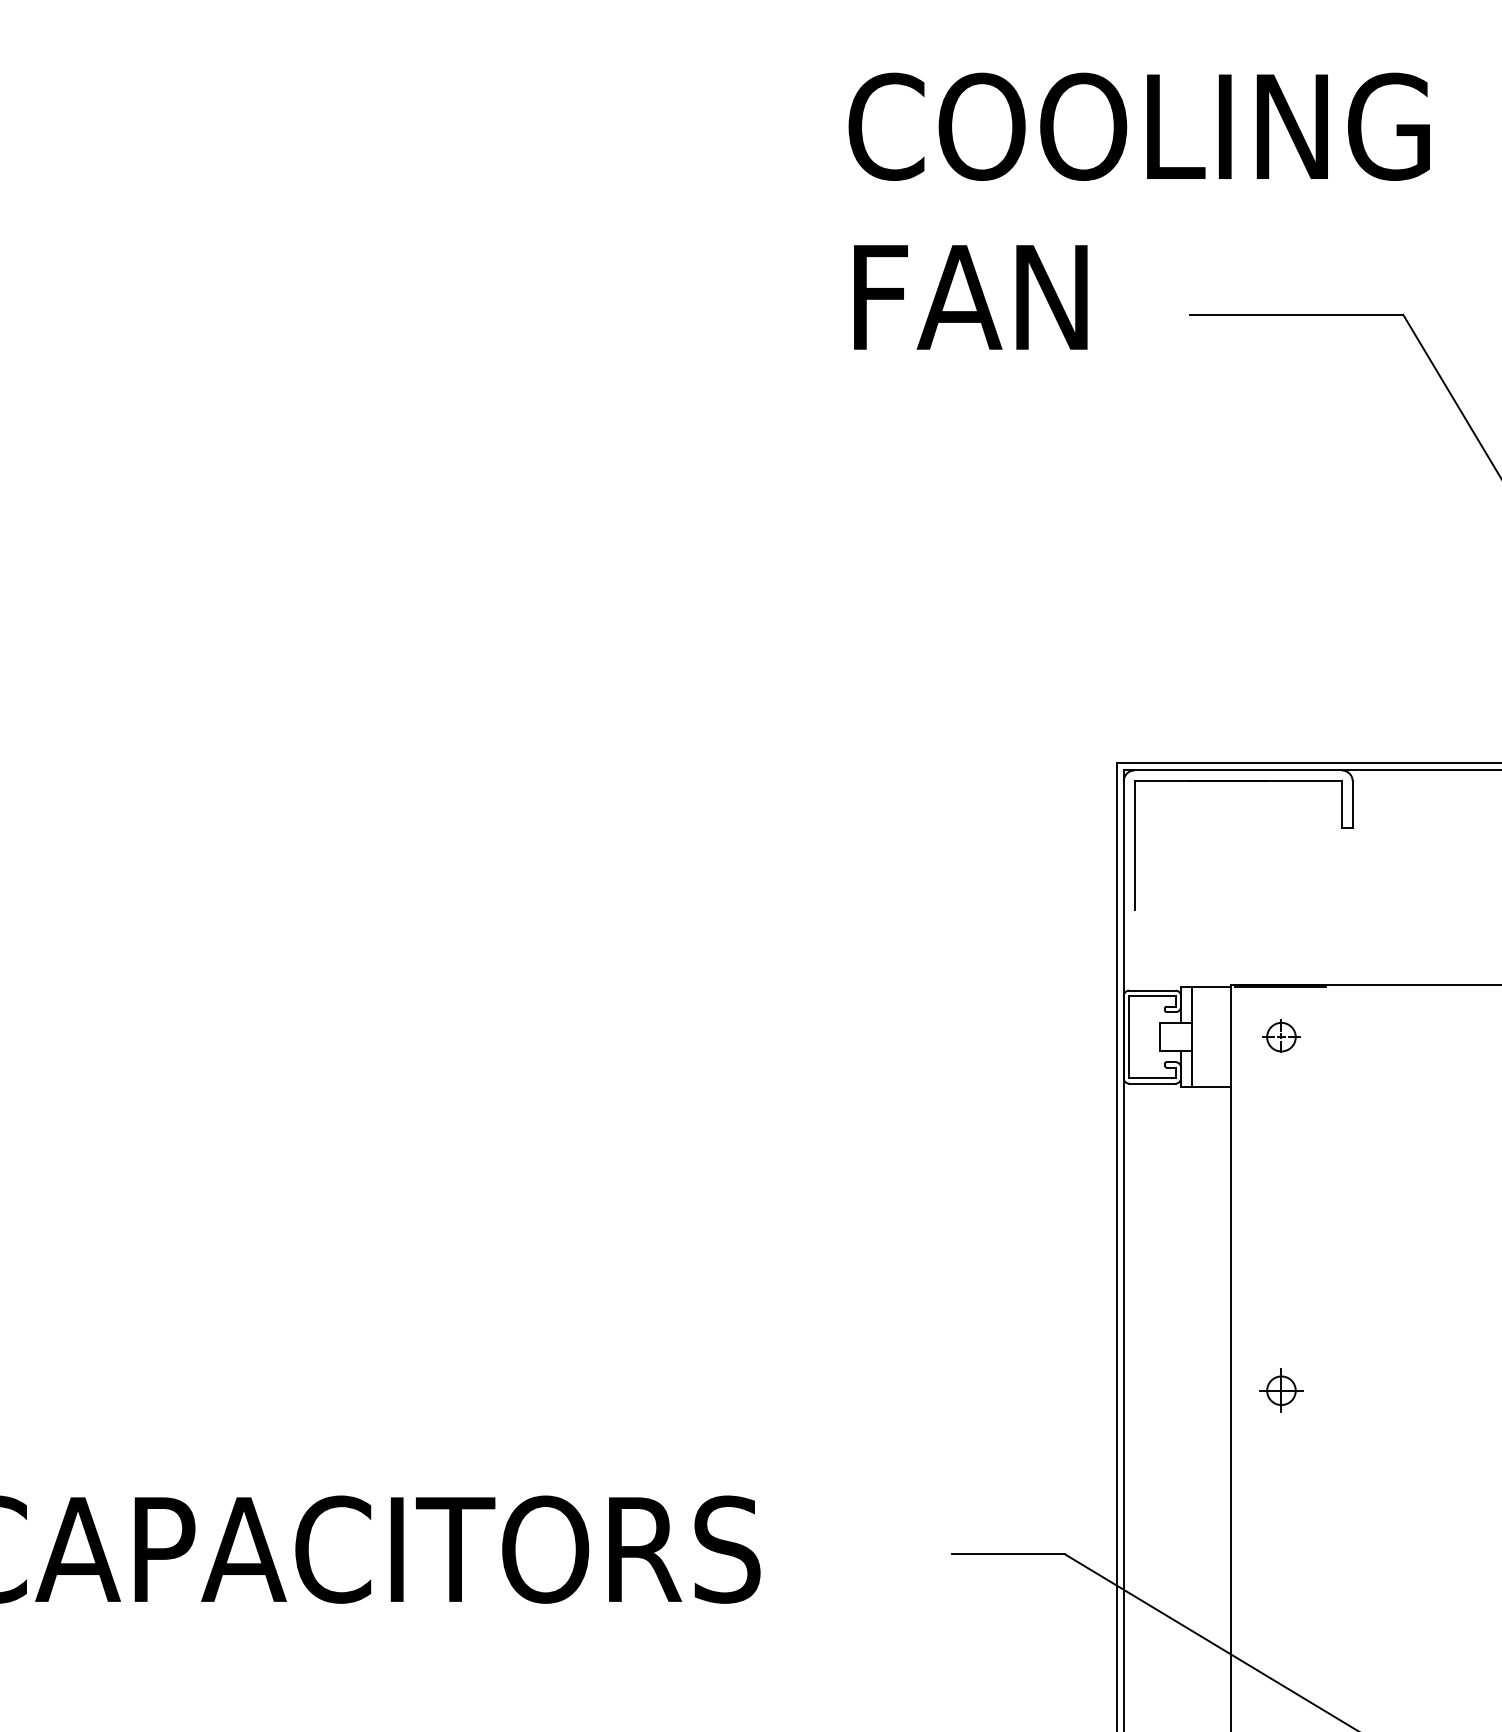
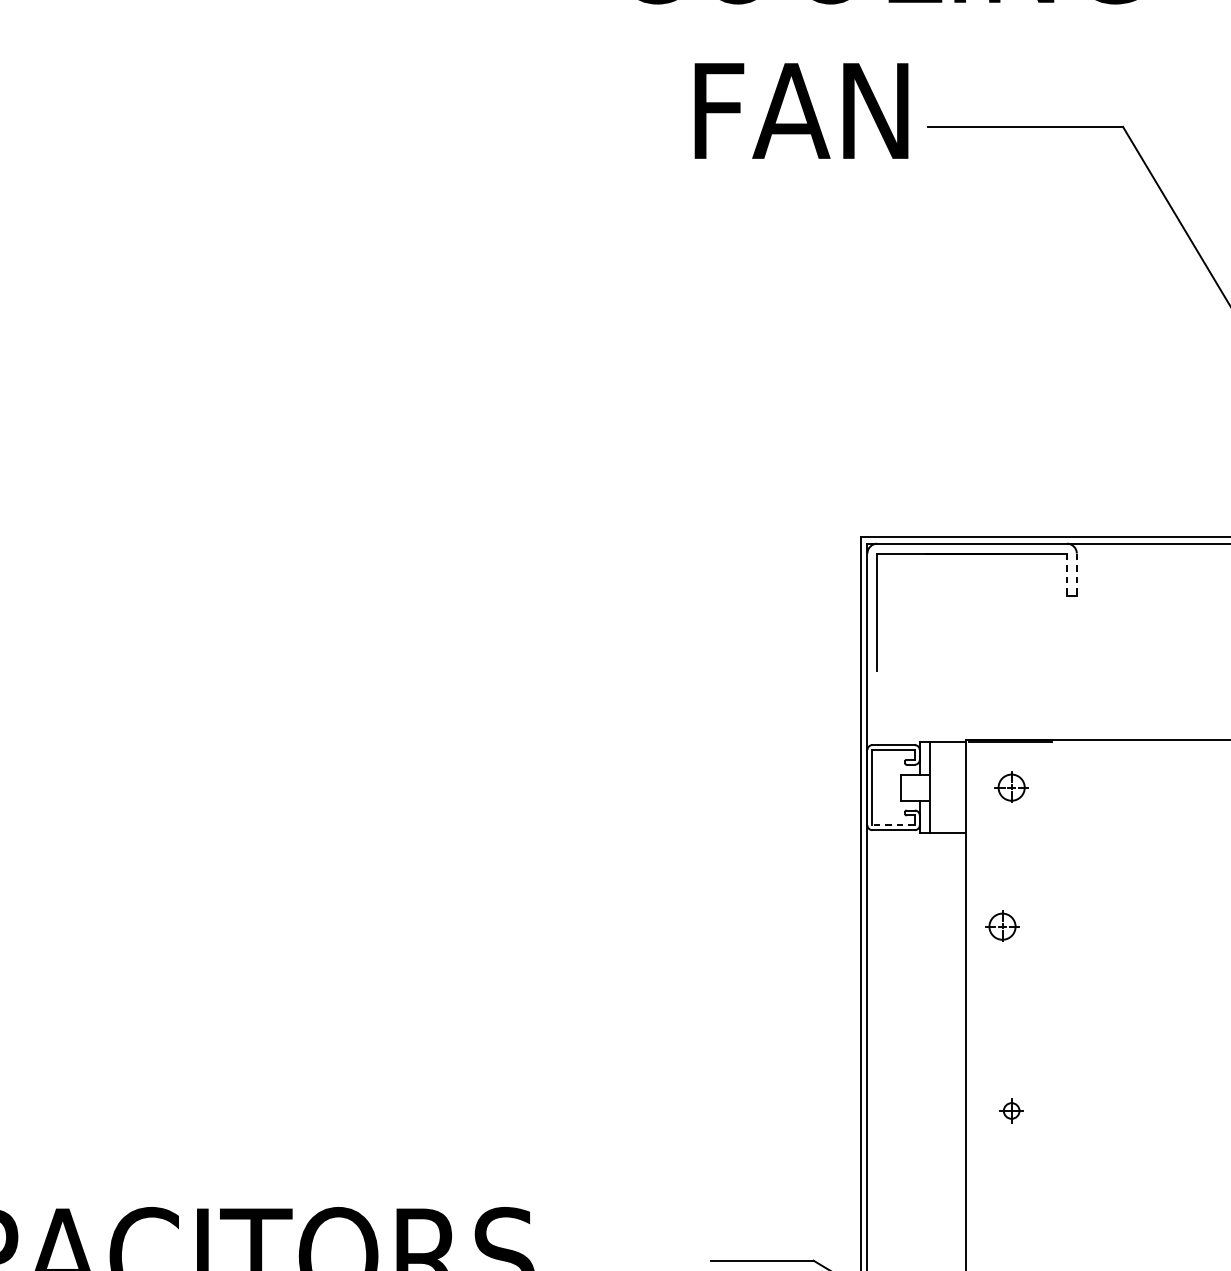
text: (970, 297) -> (801, 111), moved
line: (1341, 804) -> (1066, 574), solid -> dashed
line: (1352, 804) -> (1076, 574), solid -> dashed
line: (1151, 1078) -> (892, 825), solid -> dashed
part: (1271, 1187) -> (1002, 925), added
part: (1281, 1390) -> (1011, 1110), size x0.6

